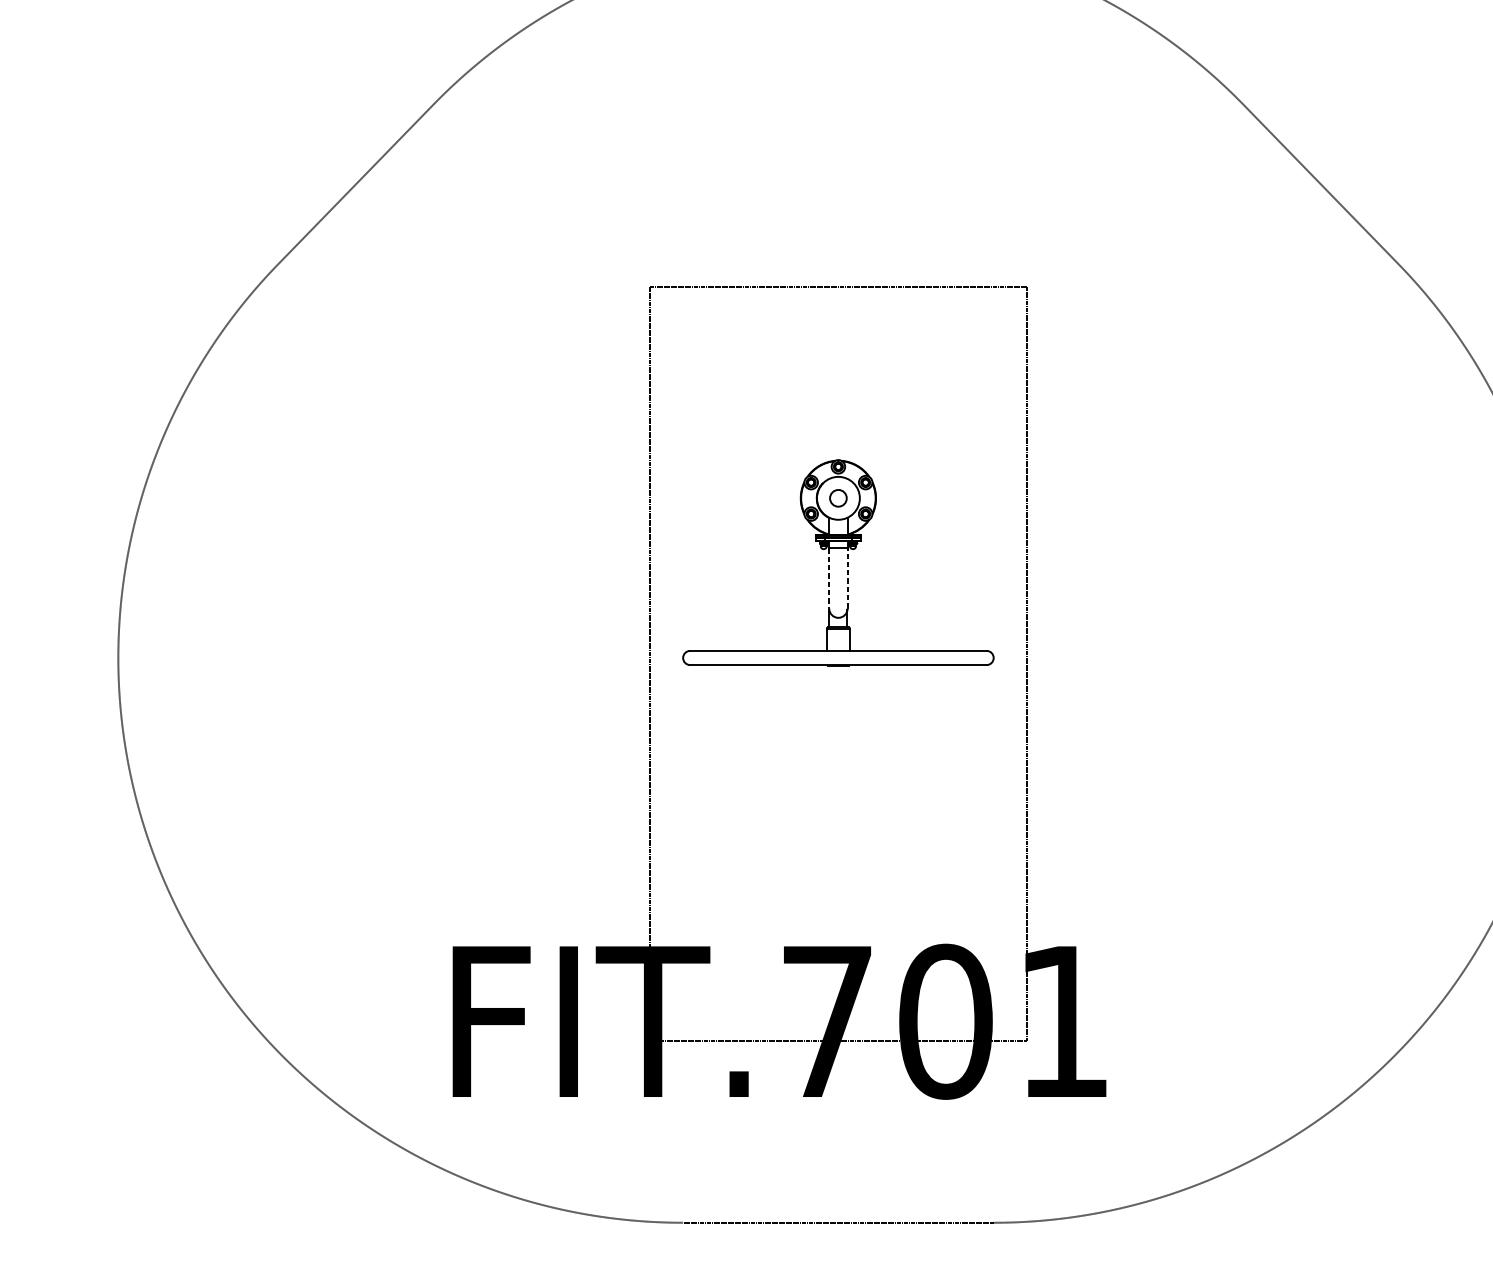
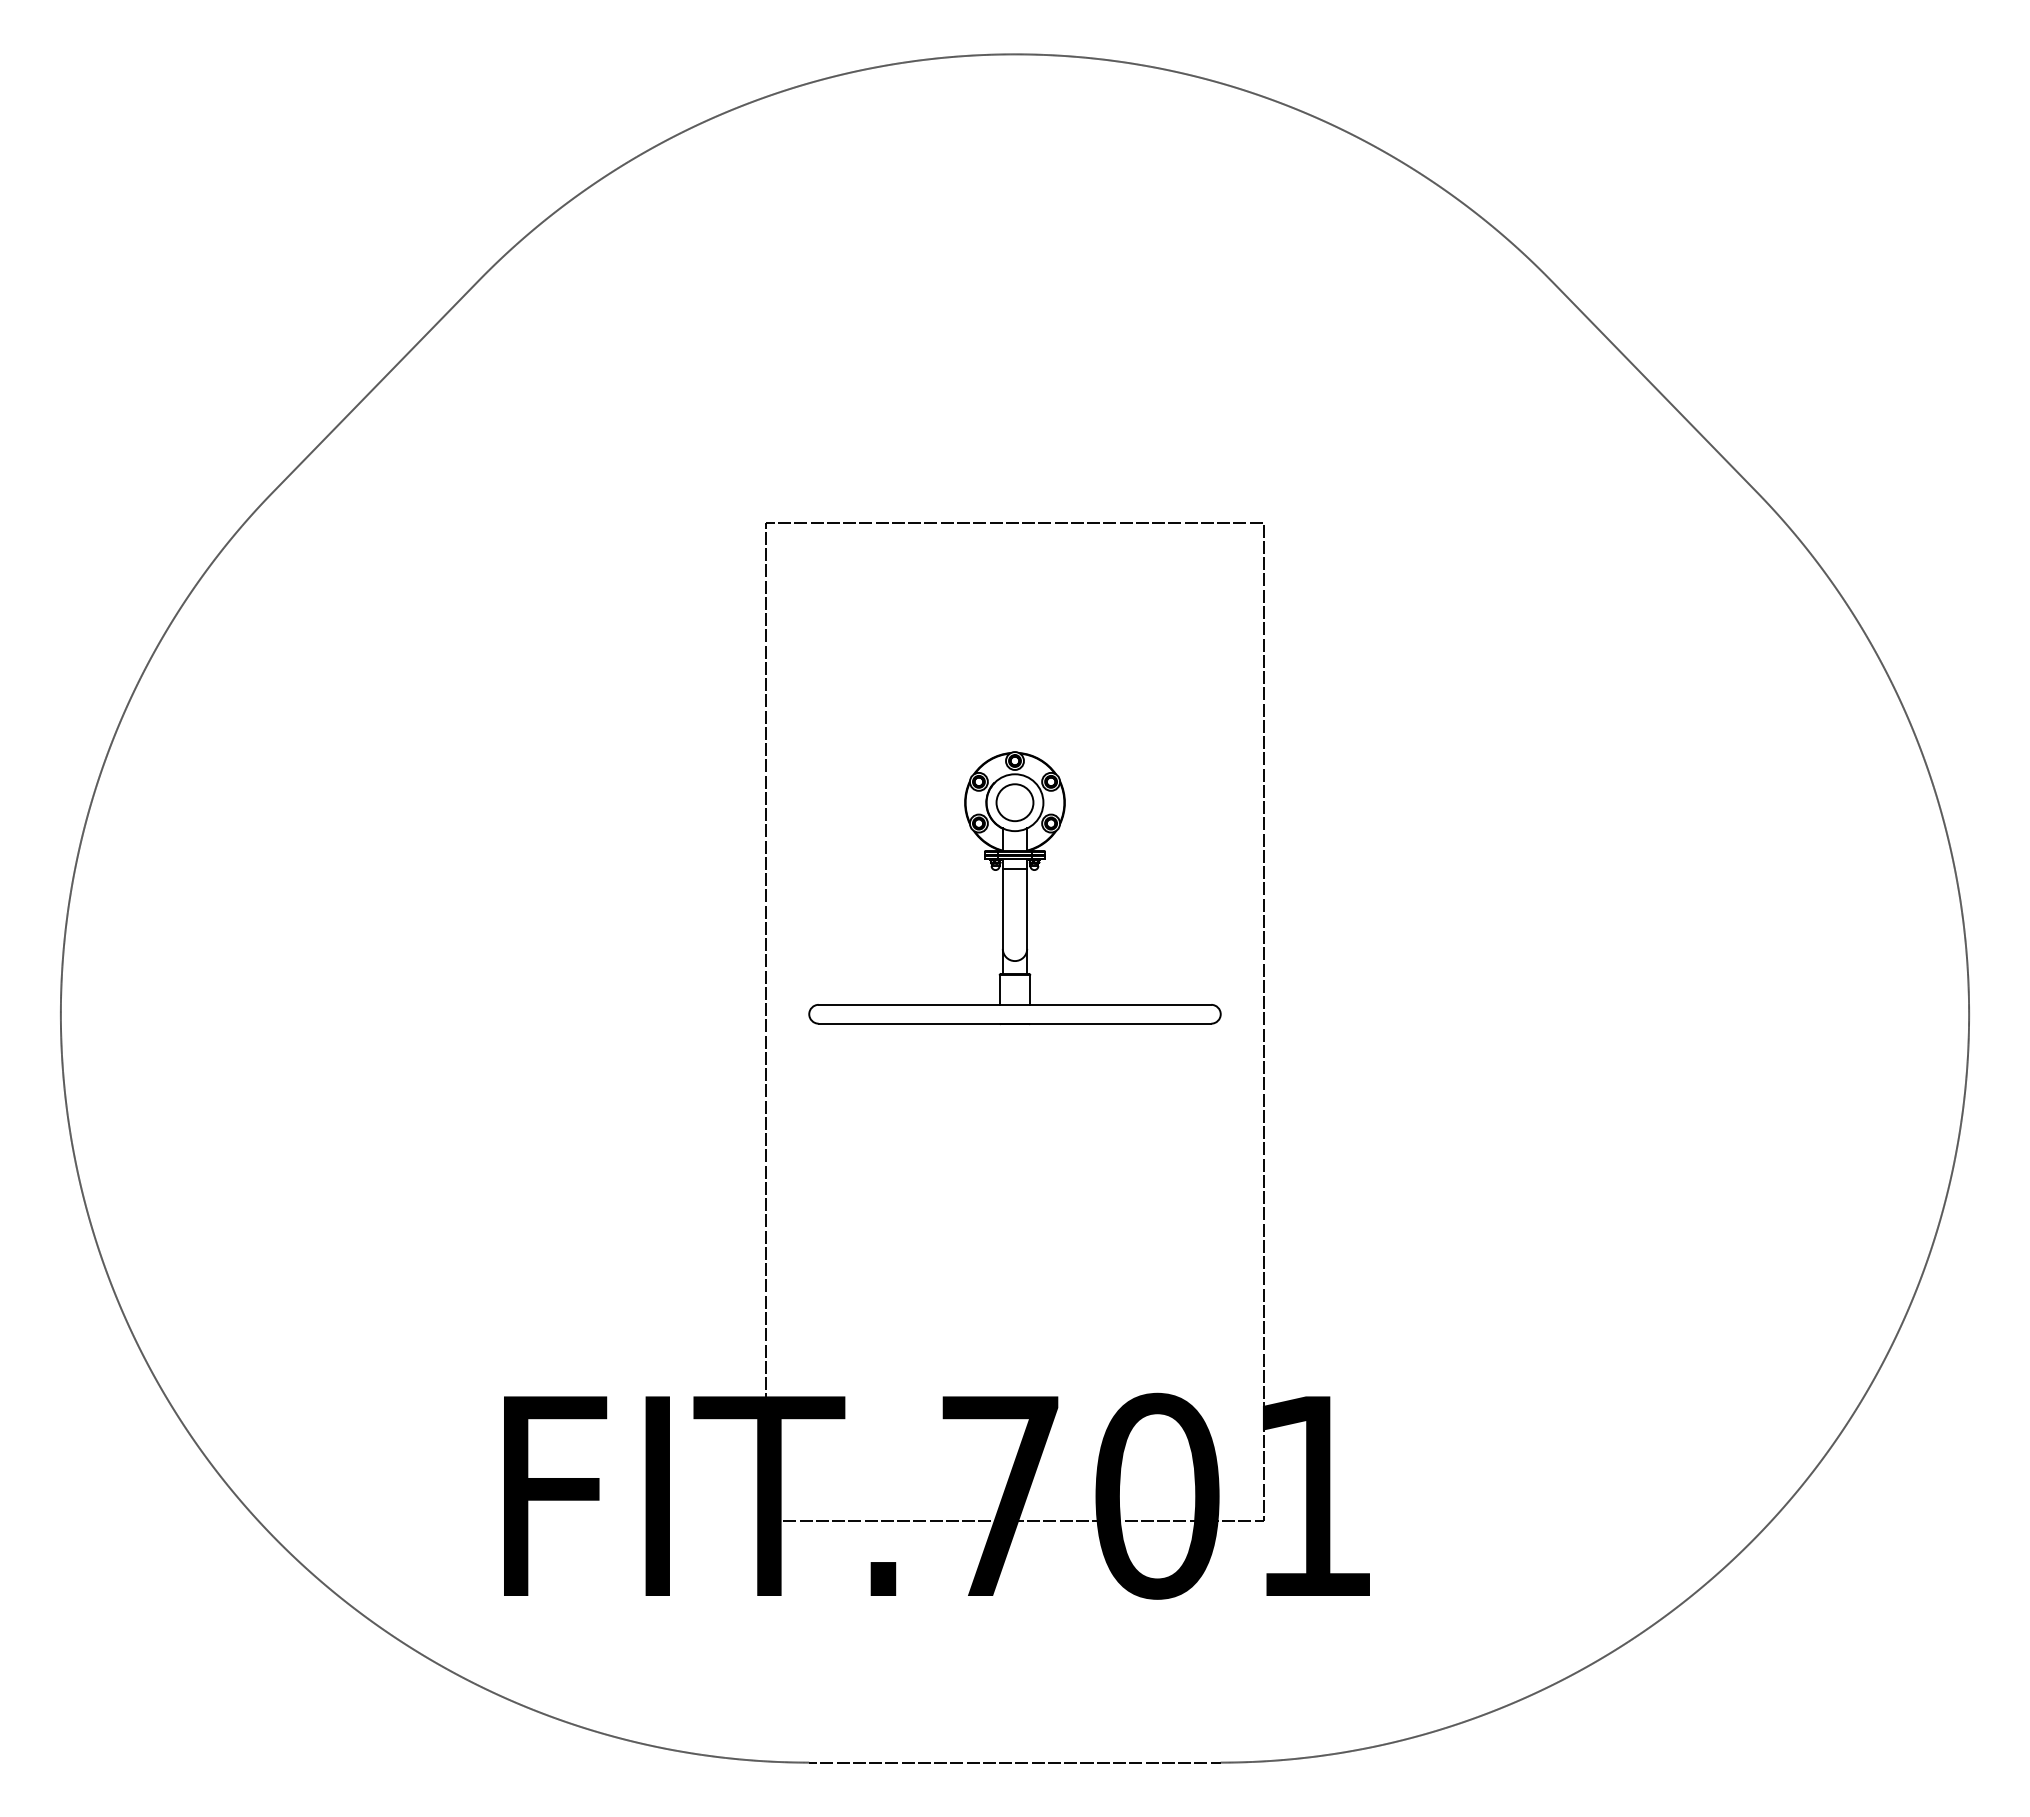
circle: (838, 498) -> (1014, 802), size x1.67
line: (828, 578) -> (1002, 908), dashed -> solid
line: (847, 578) -> (1027, 908), dashed -> solid

